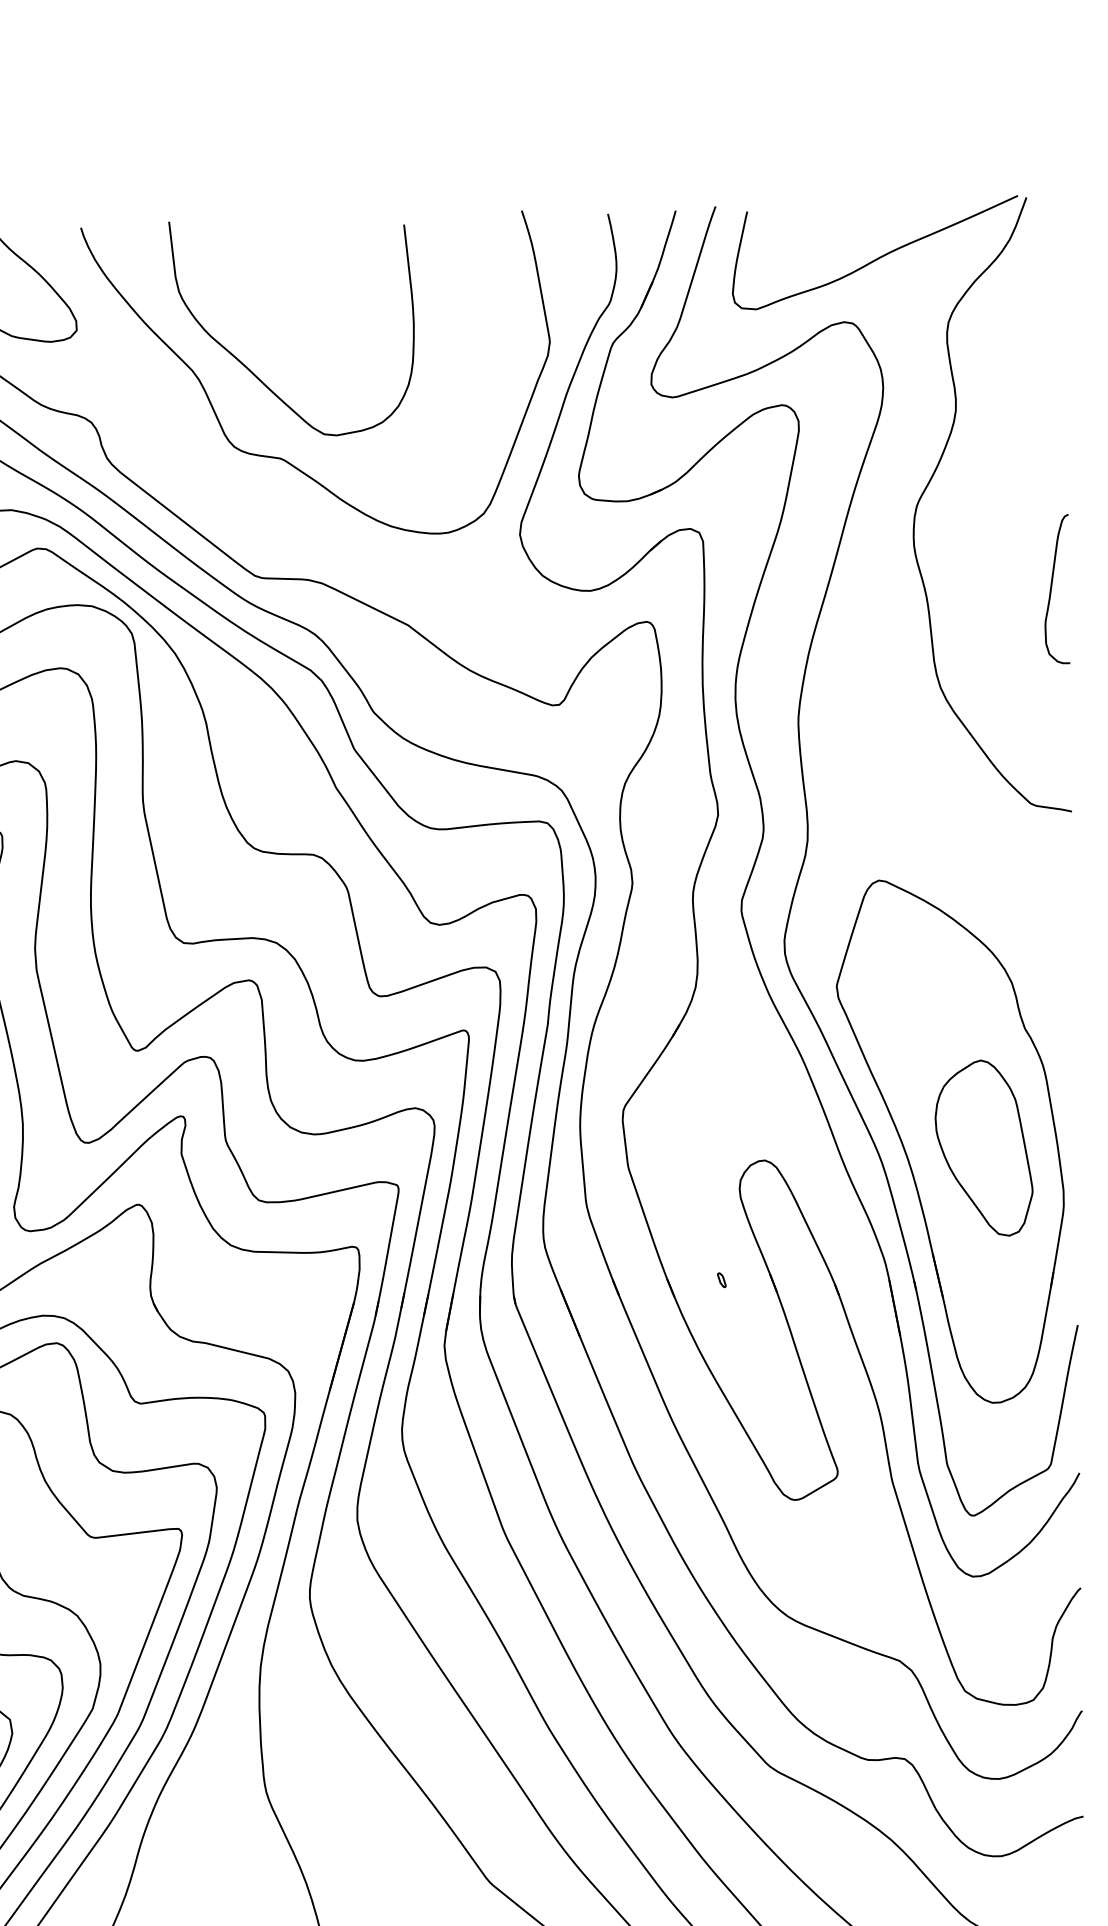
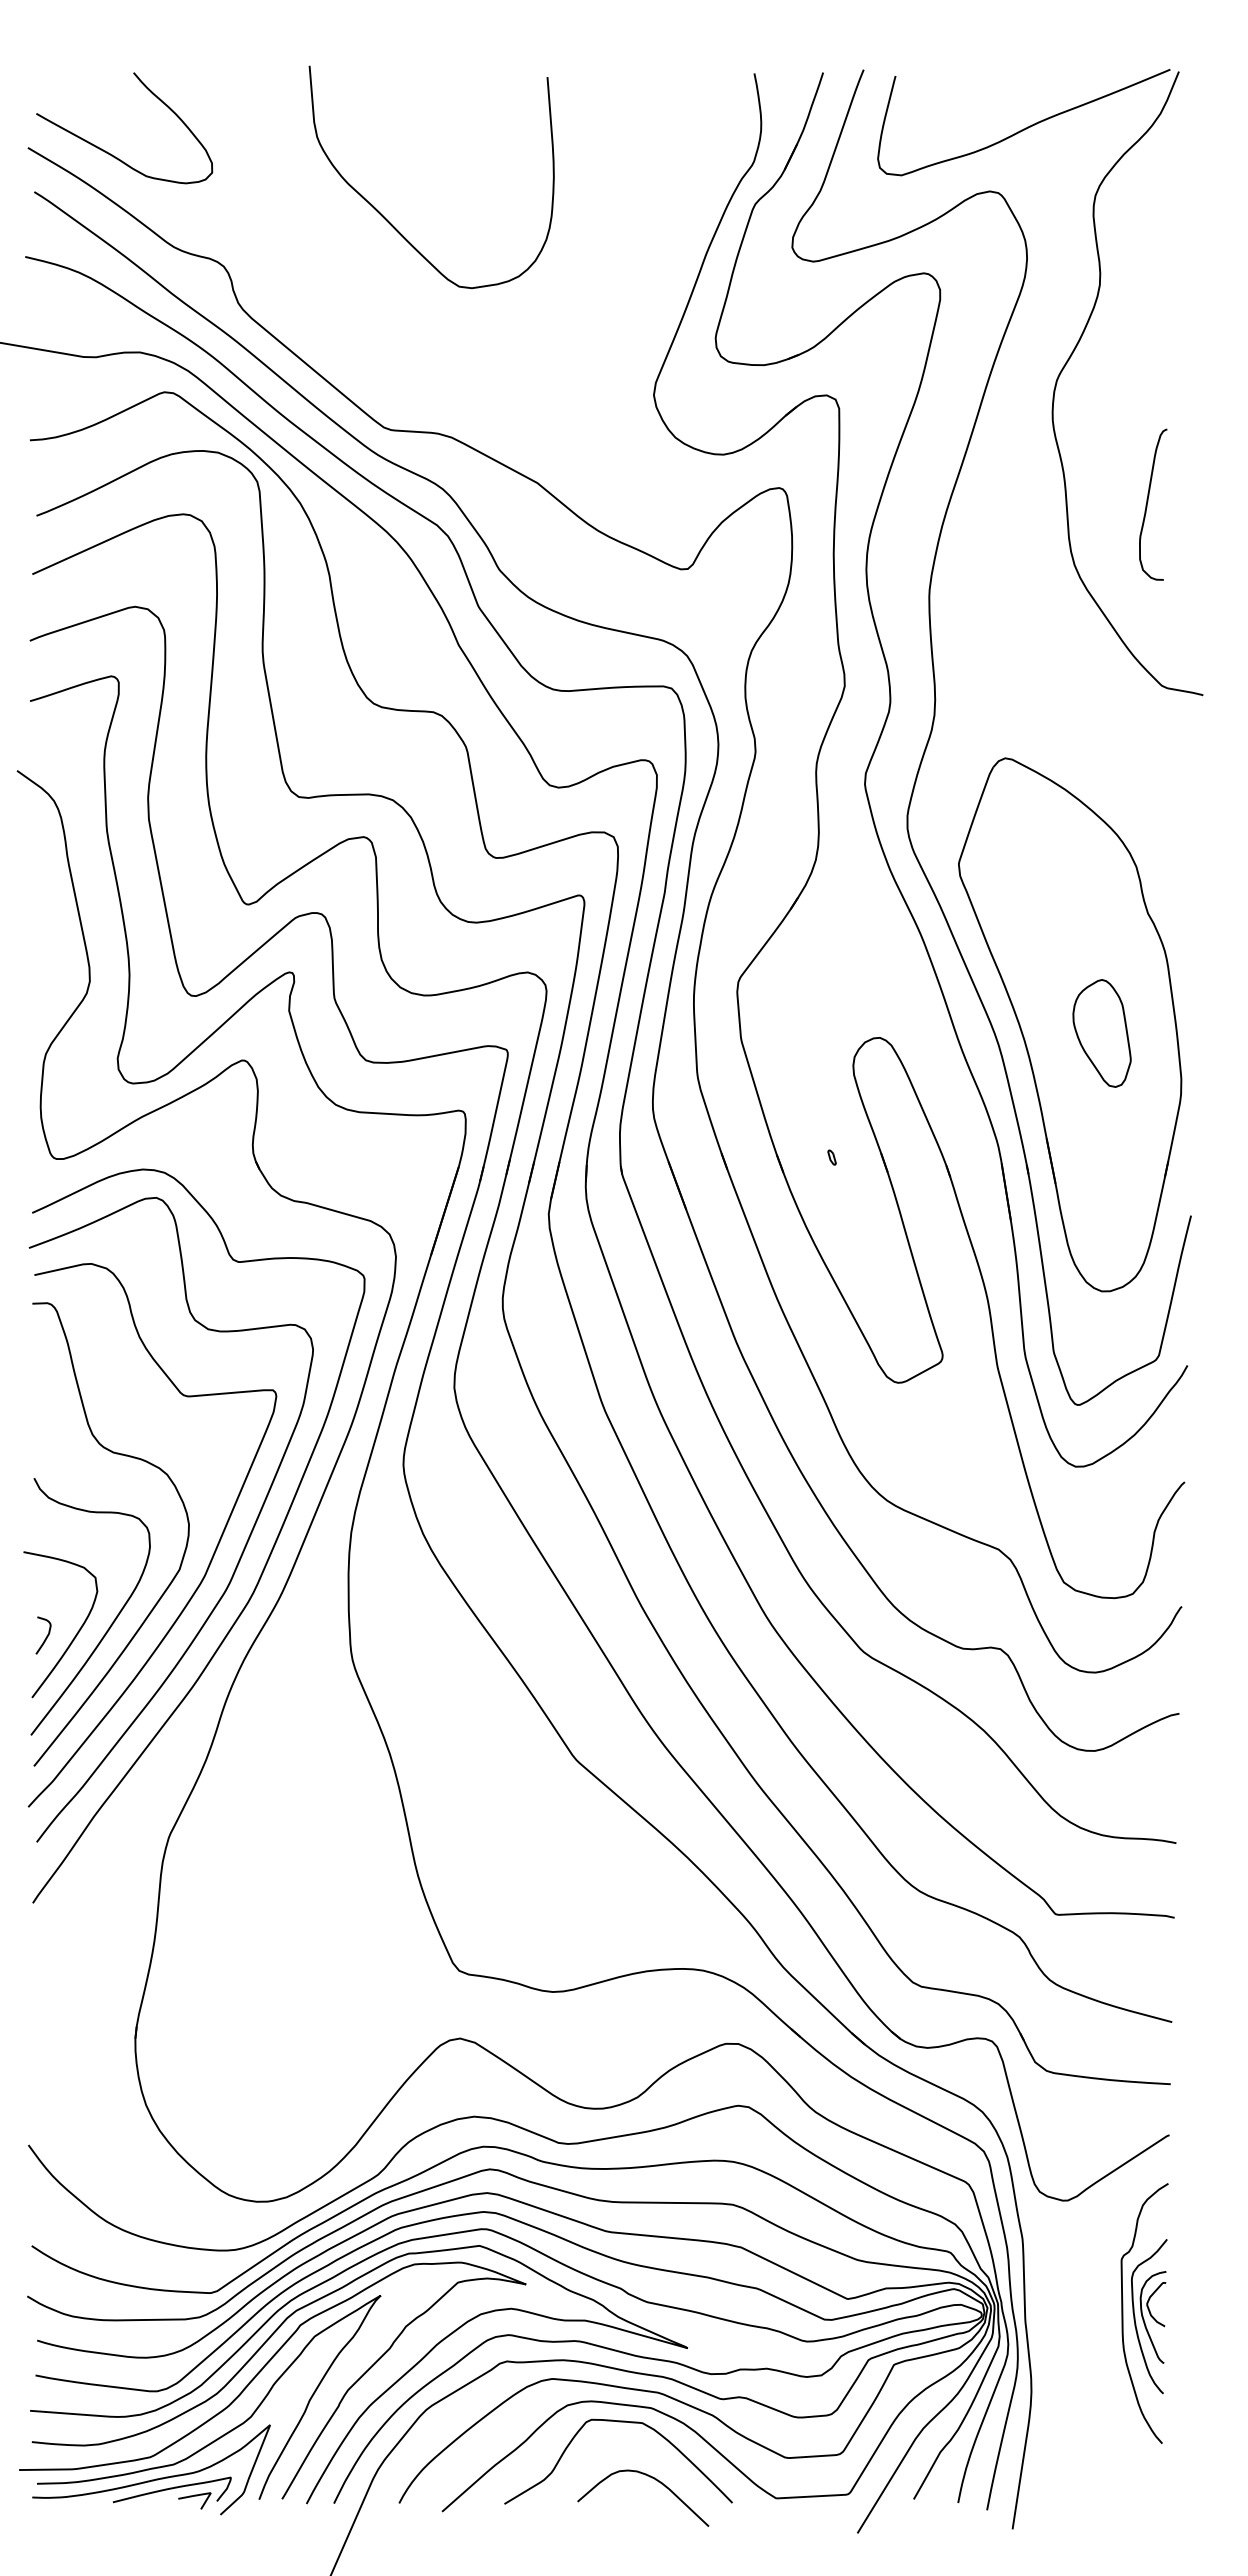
curve: (282, 458) -> (416, 309), removed
curve: (1052, 587) -> (1148, 502), moved
part: (983, 1148) -> (1101, 1033), size x0.6

